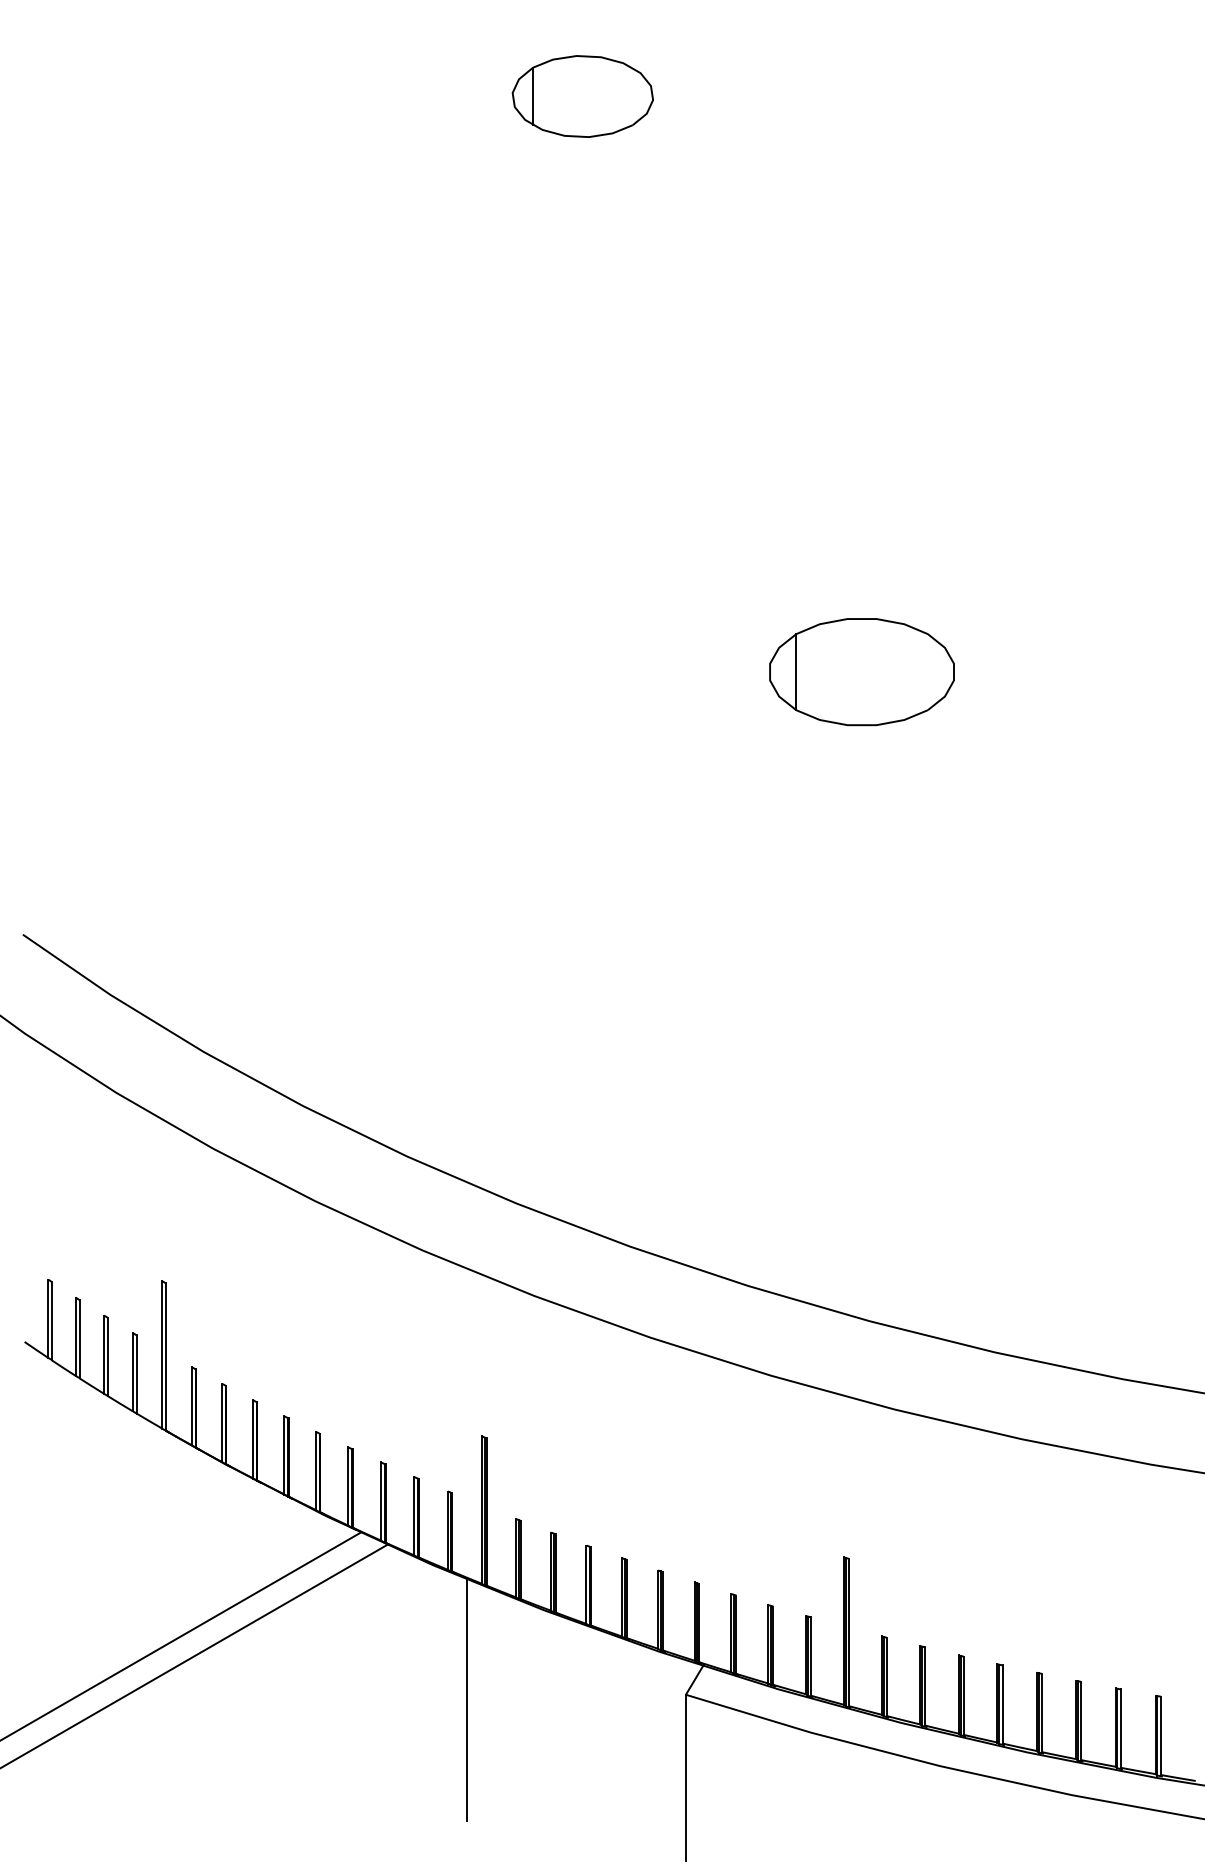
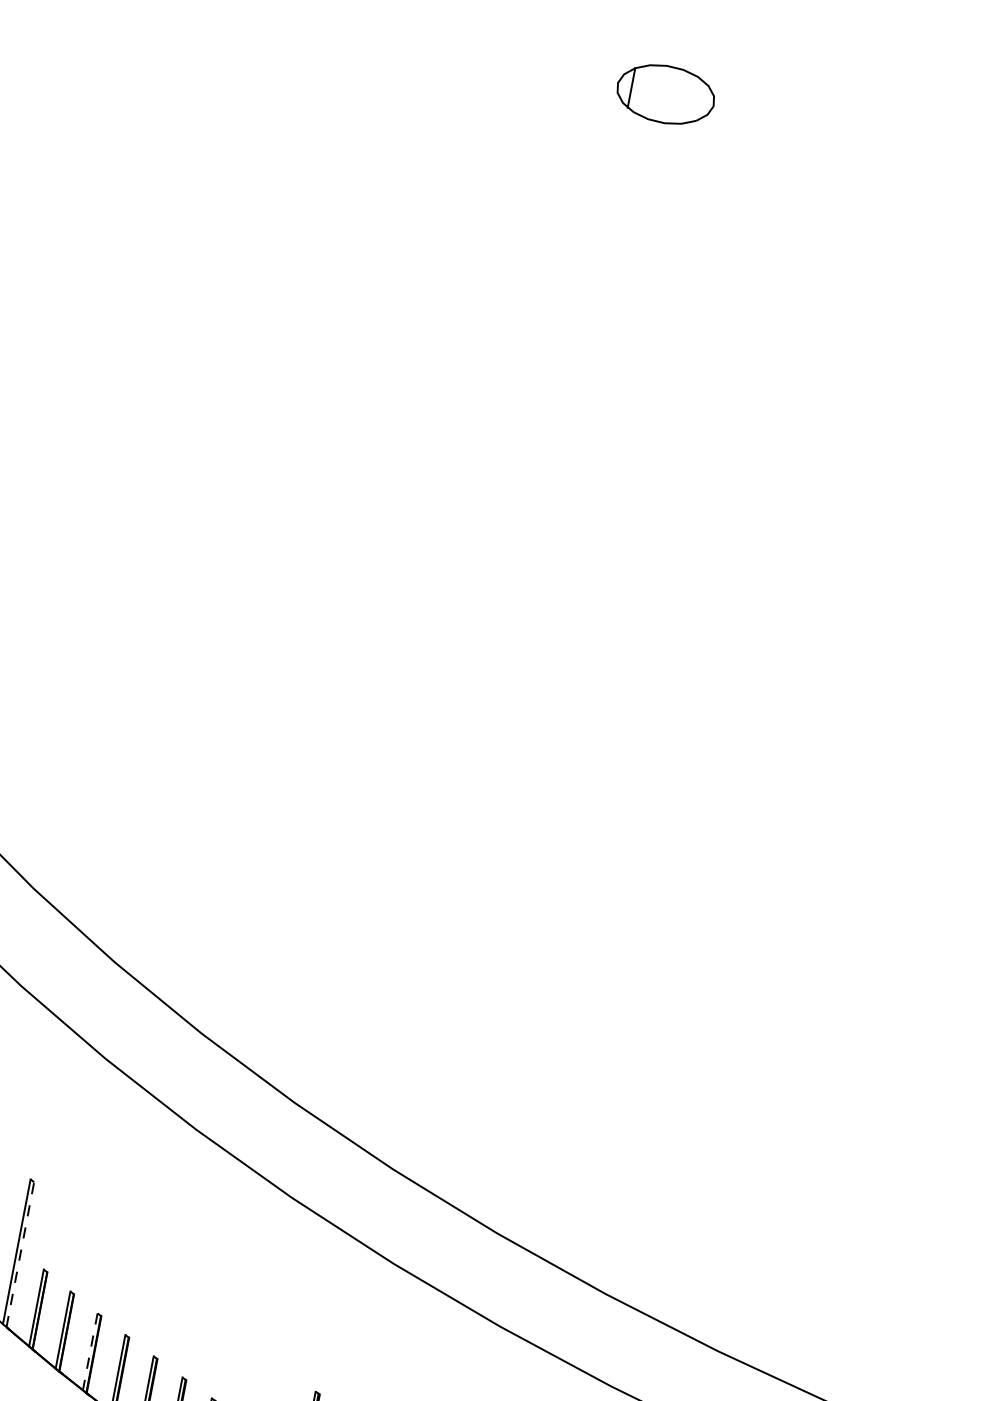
part: (582, 96) -> (665, 94), size x0.7
part: (861, 672) -> (831, 712), removed
line: (166, 1357) -> (20, 1255), solid -> dashed
line: (252, 1439) -> (89, 1351), solid -> dashed

